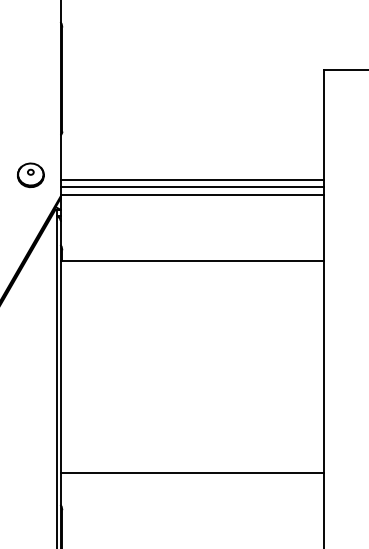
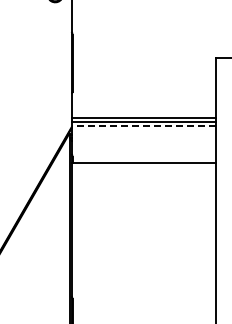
part: (31, 174) -> (55, 115), removed
line: (191, 195) -> (143, 126), solid -> dashed
line: (191, 472) -> (143, 278), removed

